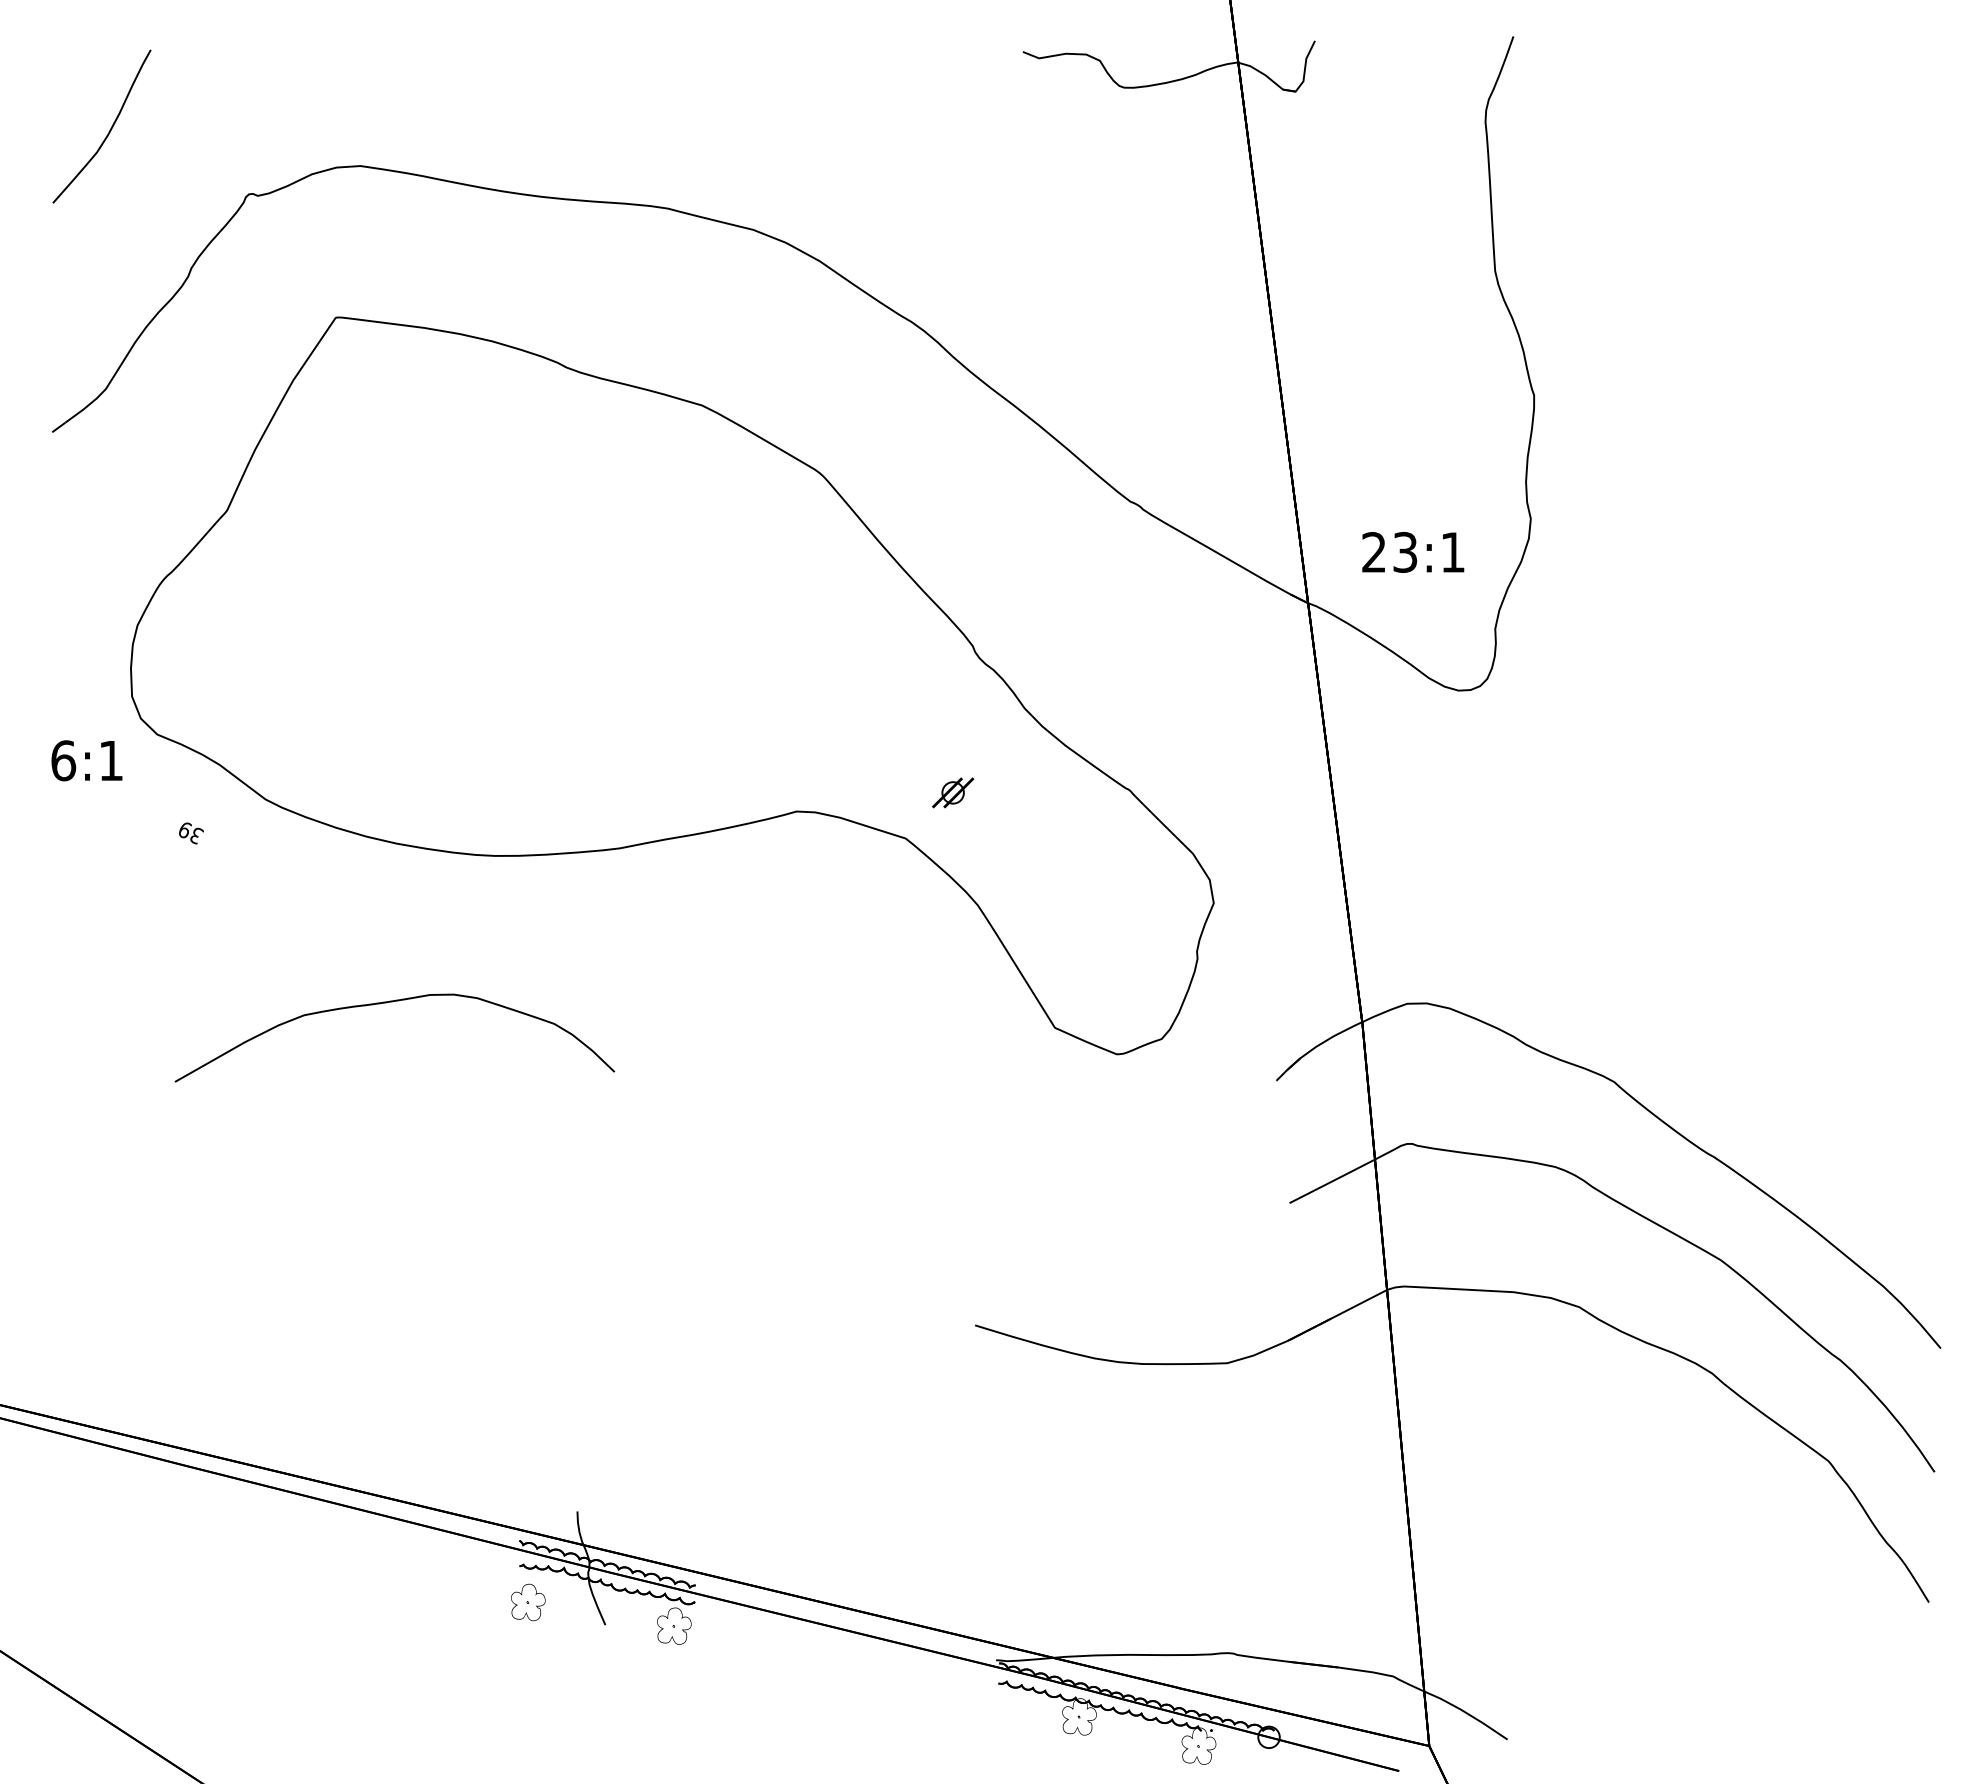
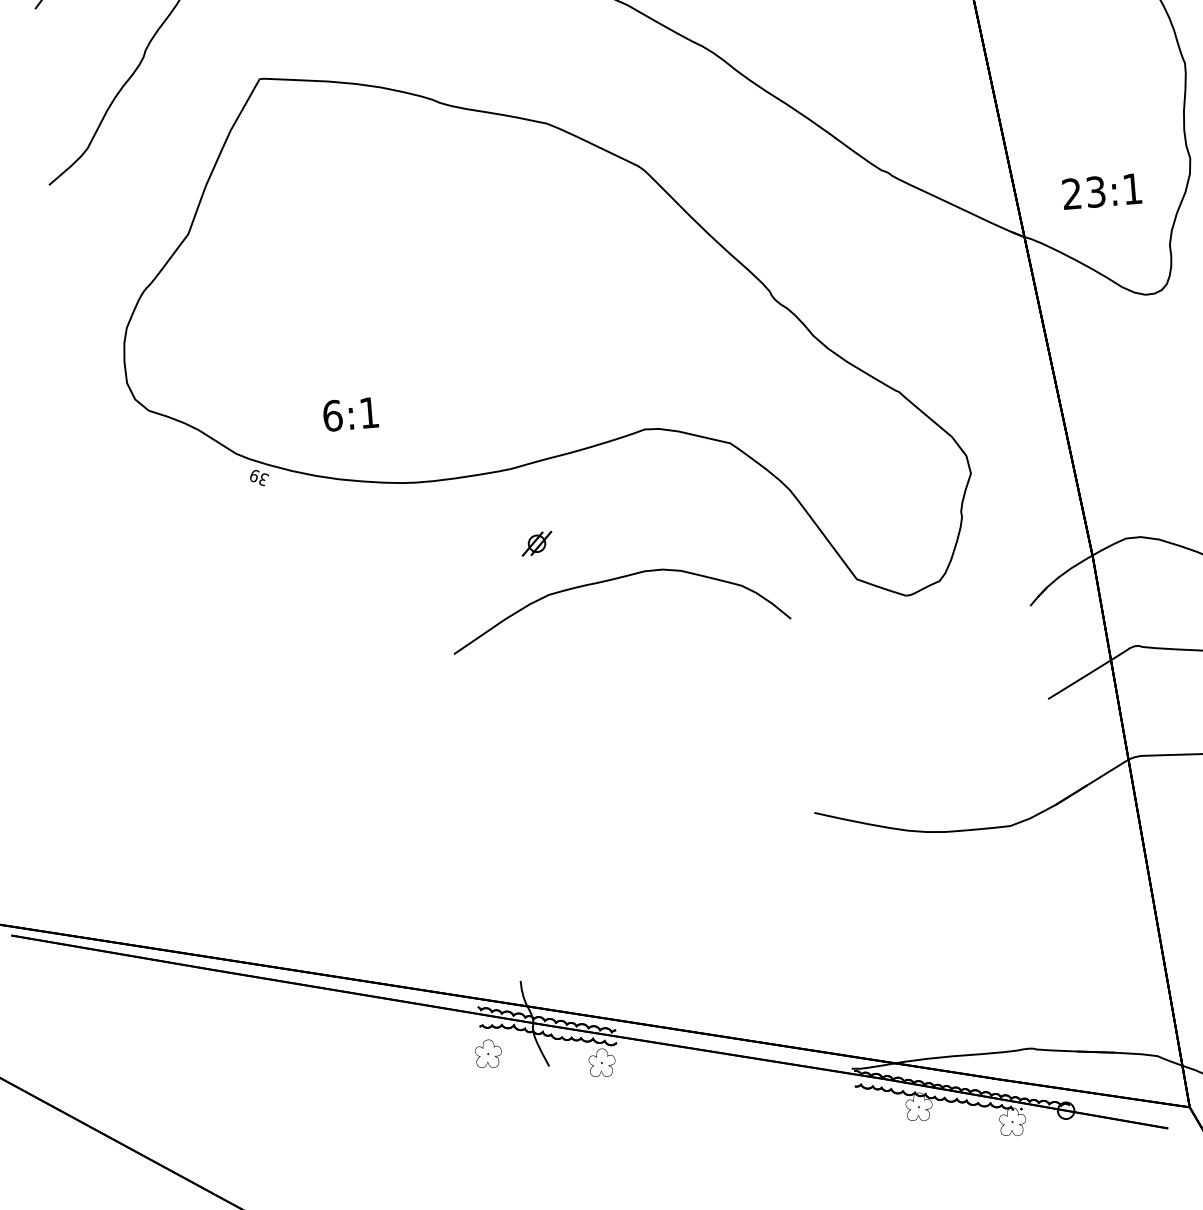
text: (86, 760) -> (350, 414), moved
part: (953, 792) -> (537, 543), moved
text: (191, 833) -> (259, 478), moved
curve: (386, 1003) -> (611, 580), moved

